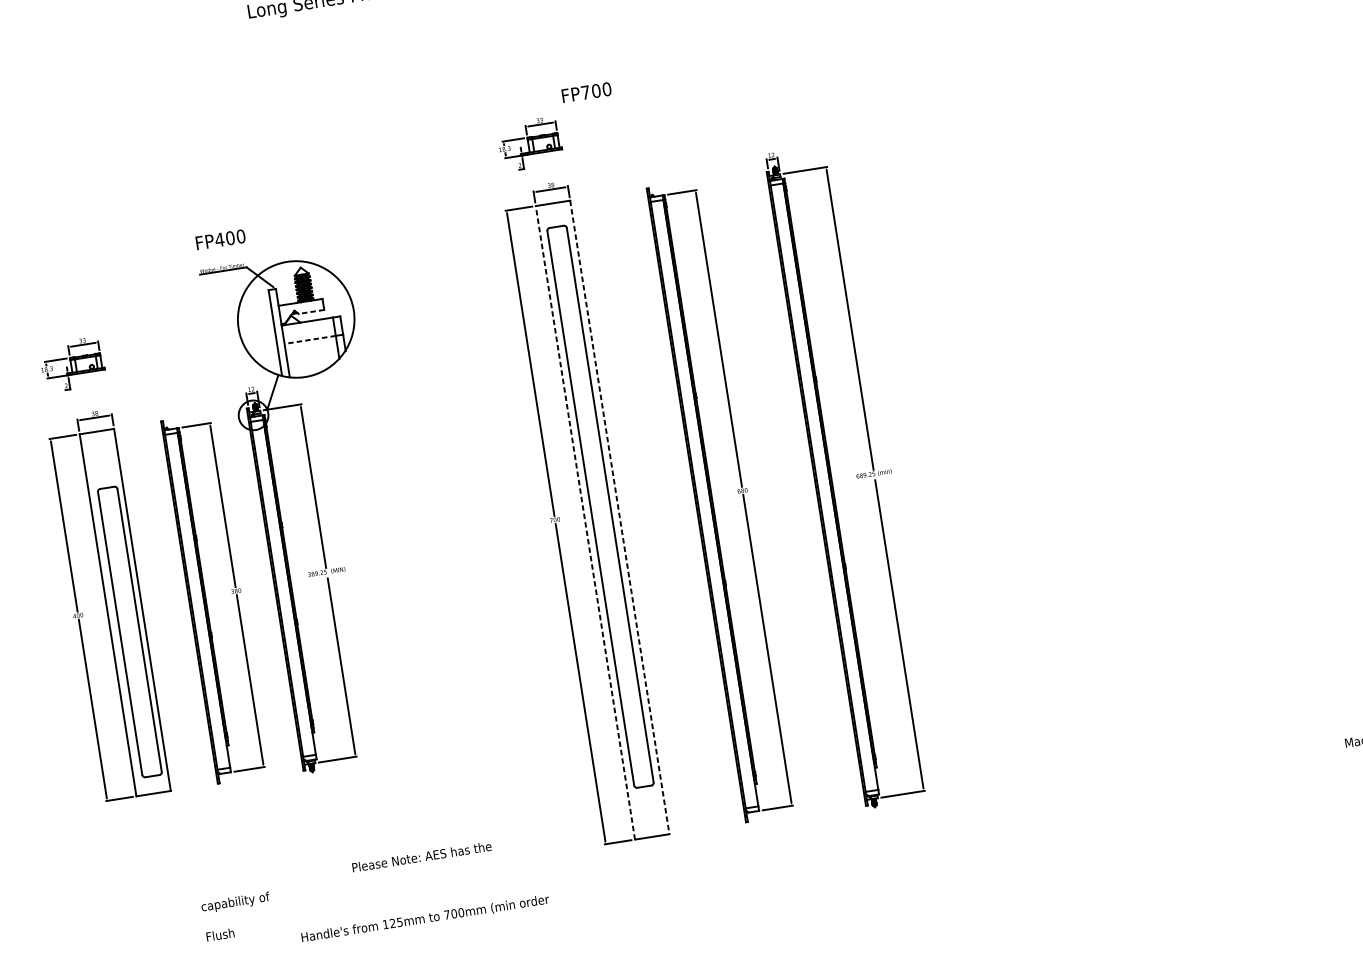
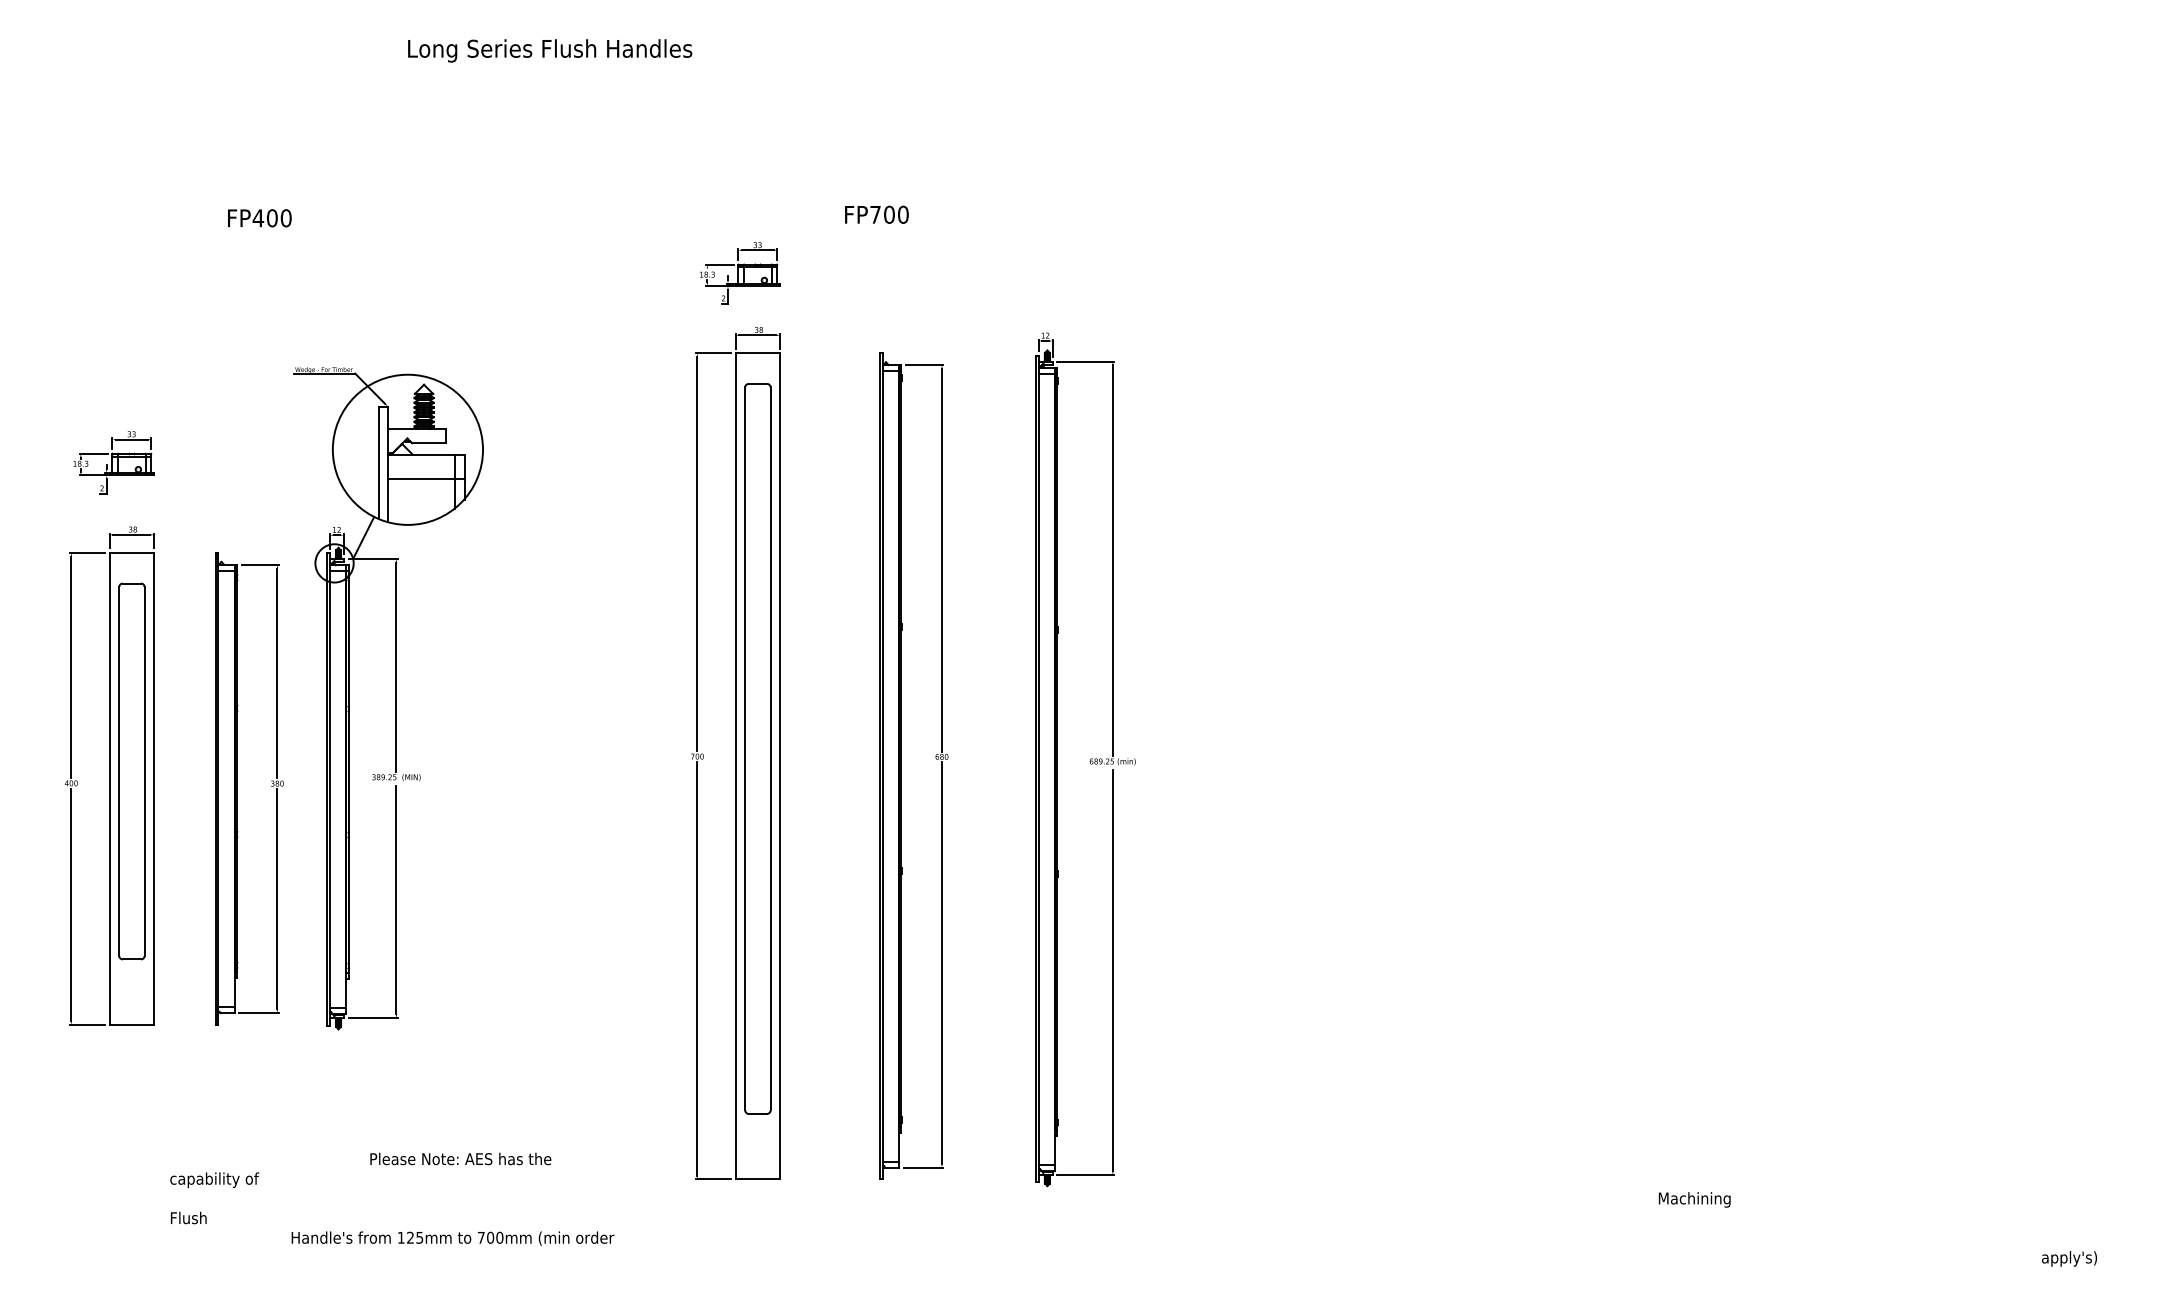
text: (586, 92) -> (876, 214), moved
text: (220, 239) -> (259, 218), moved
line: (311, 312) -> (428, 443), dashed -> solid
line: (310, 339) -> (421, 478), dashed -> solid
line: (619, 517) -> (780, 766), dashed -> solid
line: (585, 522) -> (735, 765), dashed -> solid
part: (129, 632) -> (131, 771), moved

